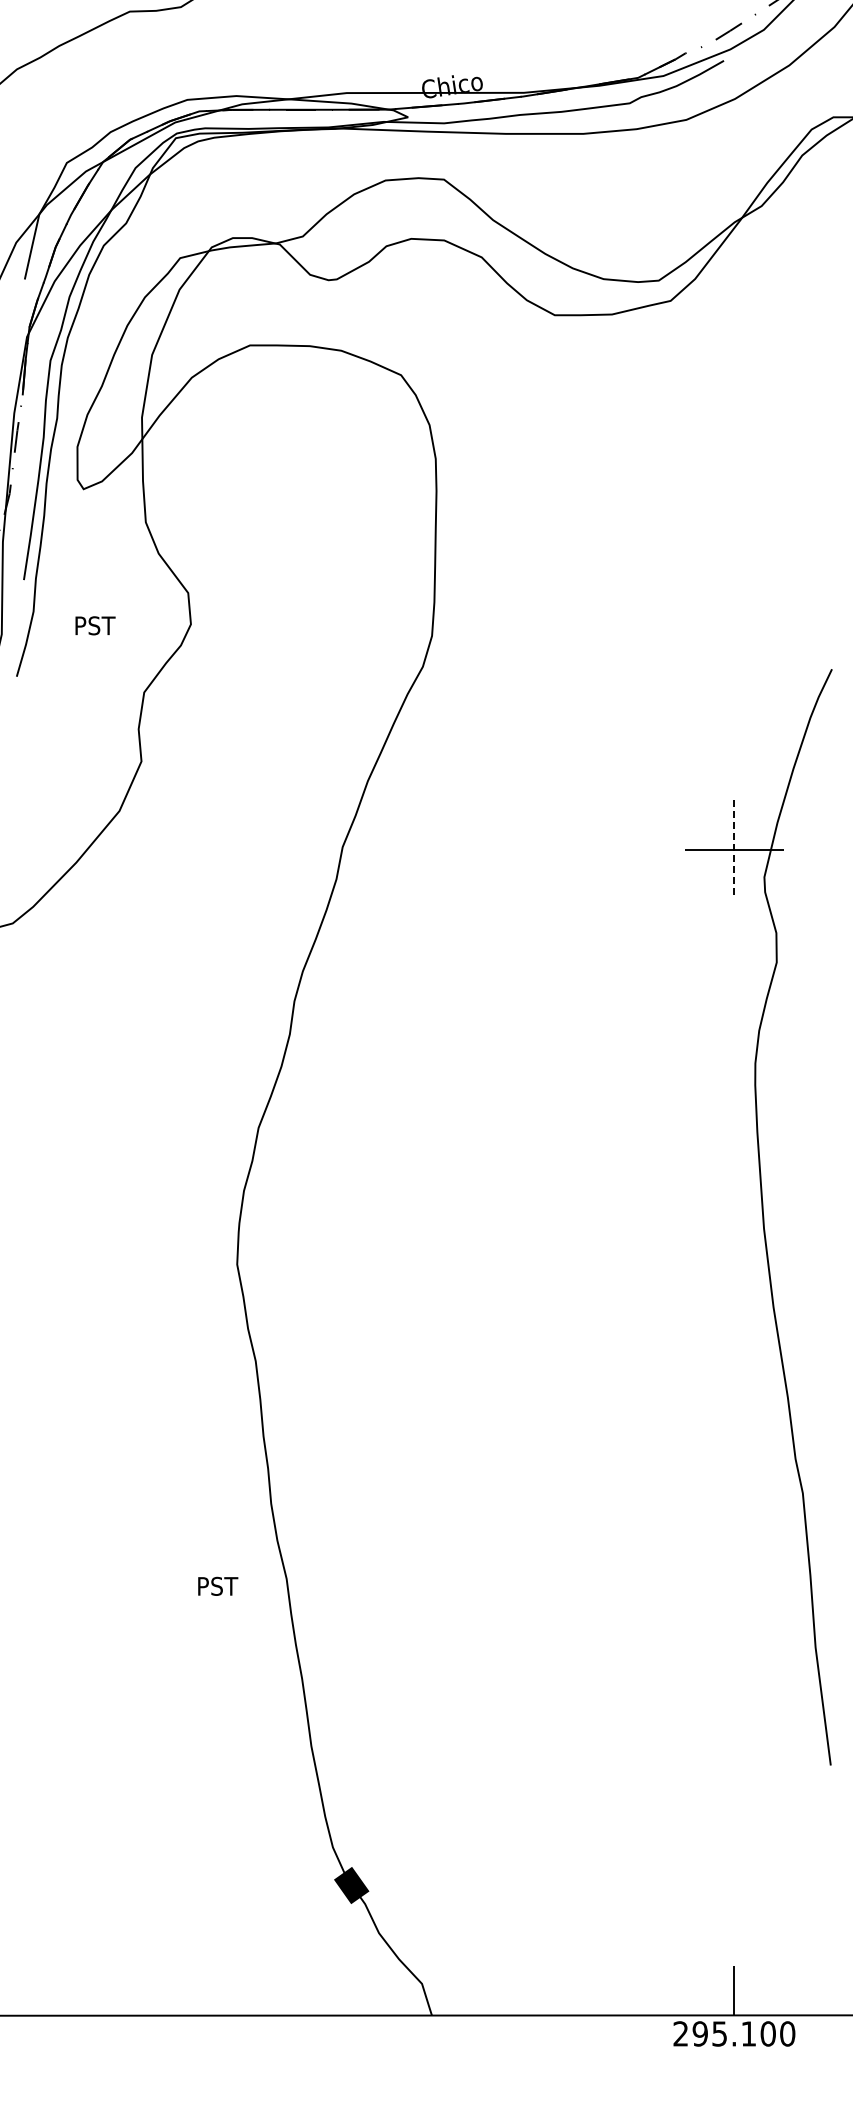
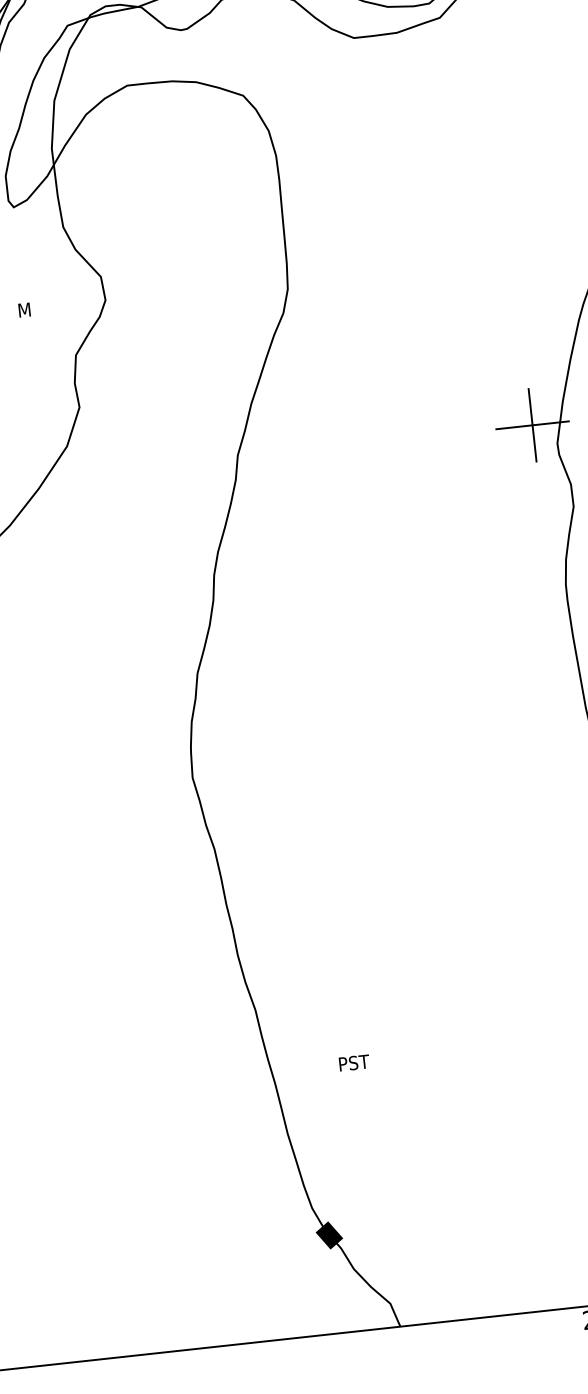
text: (96, 625) -> (34, 308), PST -> M
line: (734, 850) -> (532, 425), dashed -> solid
text: (218, 1585) -> (354, 1062), moved

